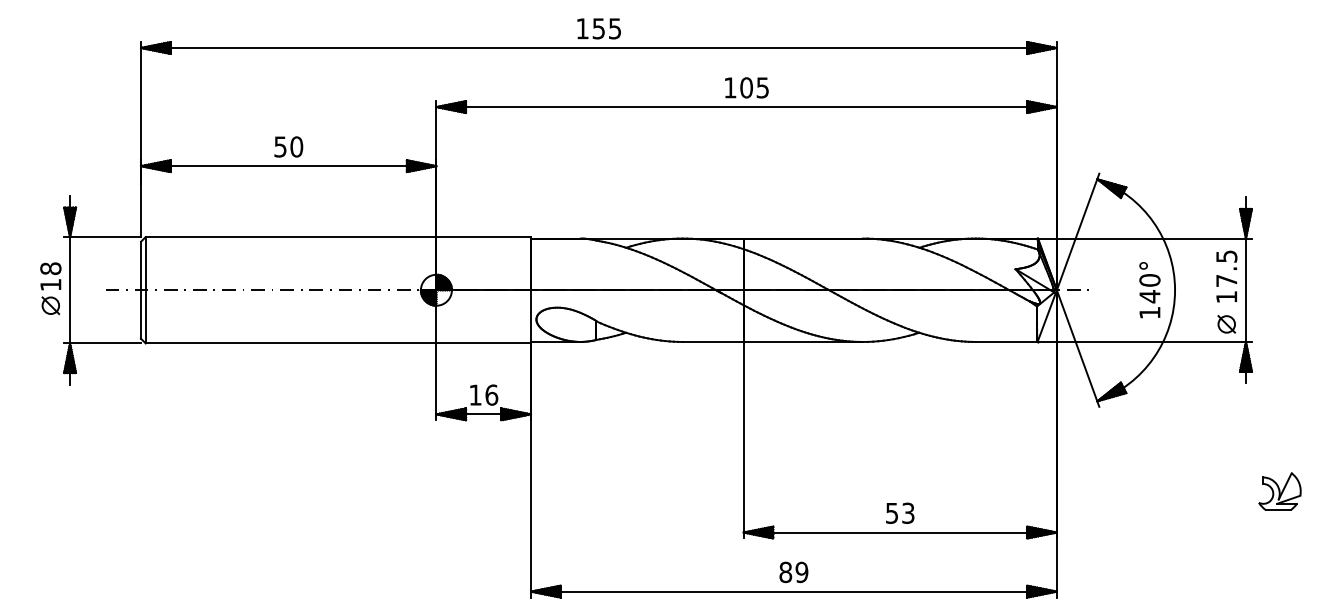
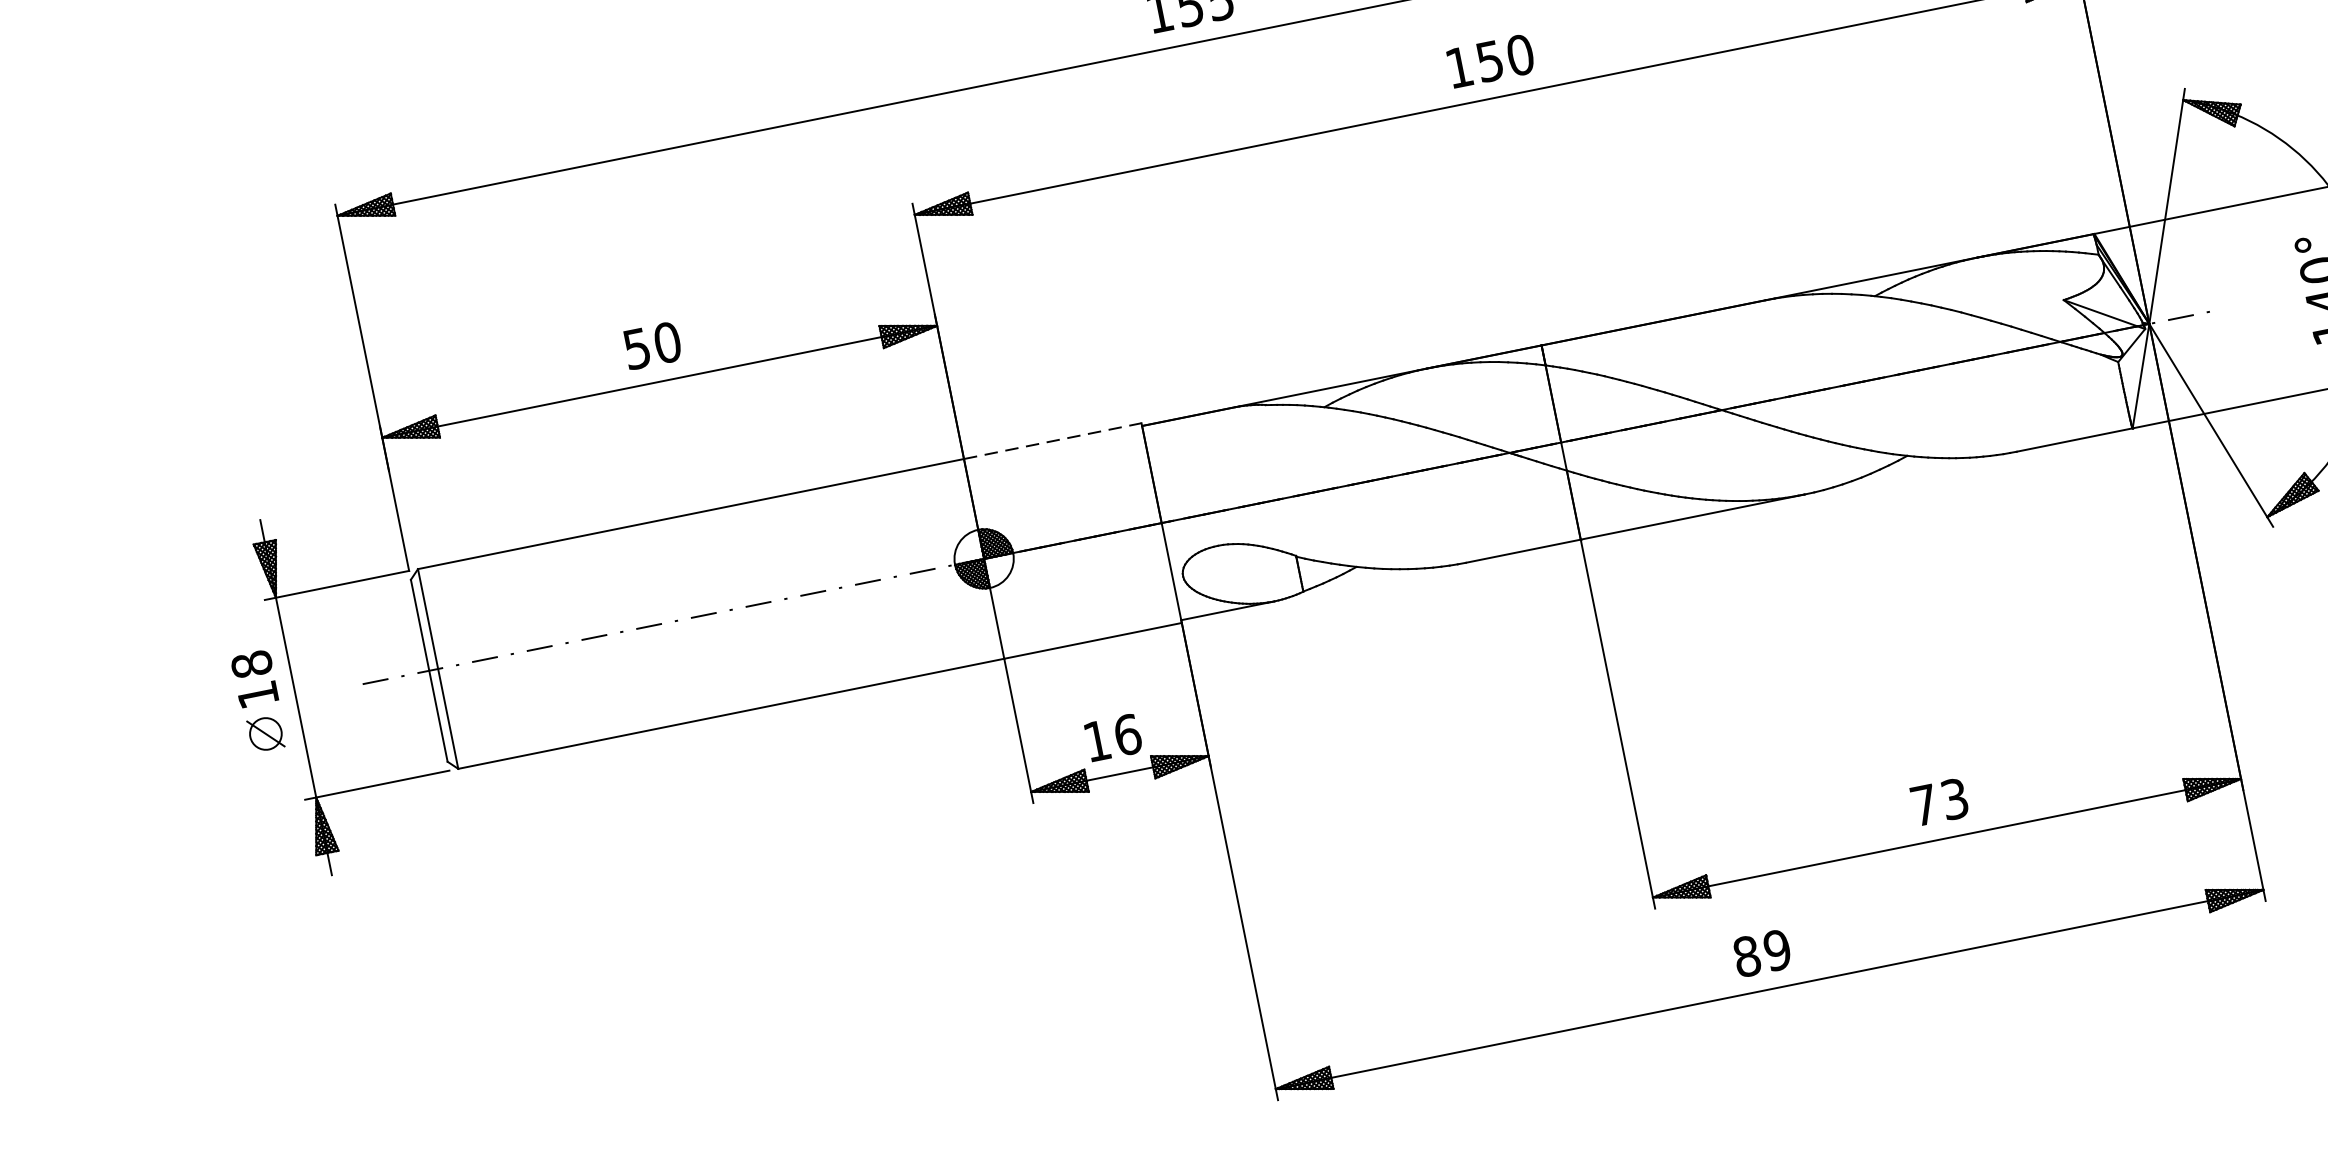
text: (754, 87) -> (1504, 57), 105 -> 150
line: (484, 237) -> (1054, 441), solid -> dashed
text: (892, 513) -> (1925, 805), 53 -> 73

